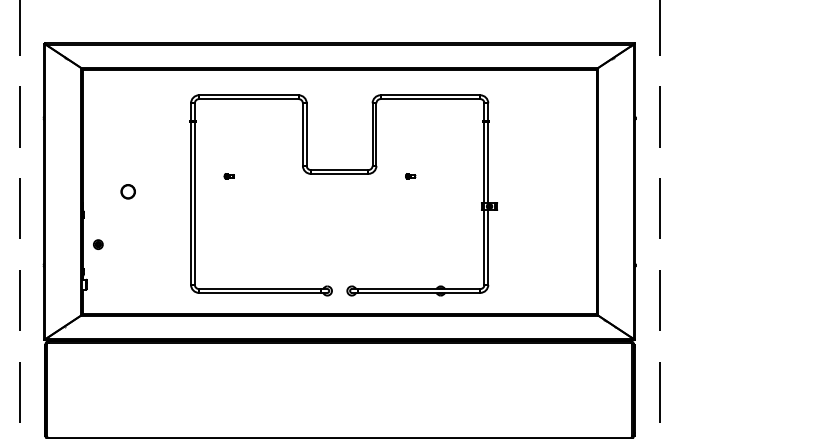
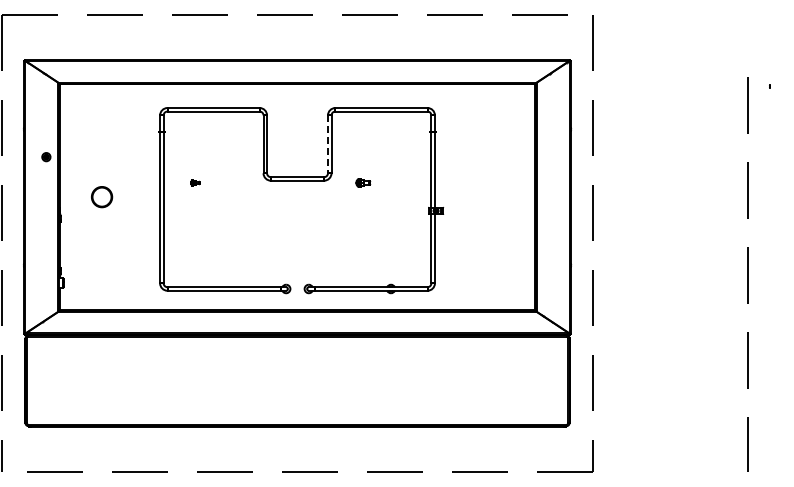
line: (372, 134) -> (327, 144), solid -> dashed
part: (409, 175) -> (362, 182), size x1.6
part: (127, 192) -> (101, 197), size x1.6
part: (98, 245) -> (46, 157), moved

